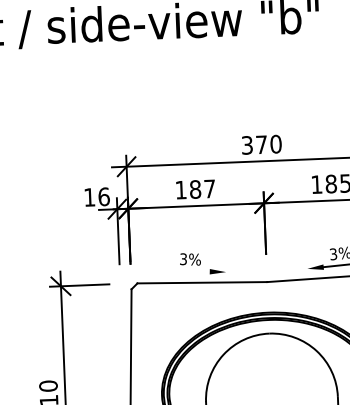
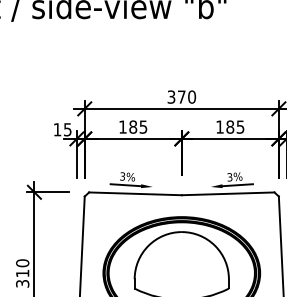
text: (209, 188) -> (143, 126), 187 -> 185
text: (103, 196) -> (67, 129), 16 -> 15
line: (187, 271) -> (125, 185), added

